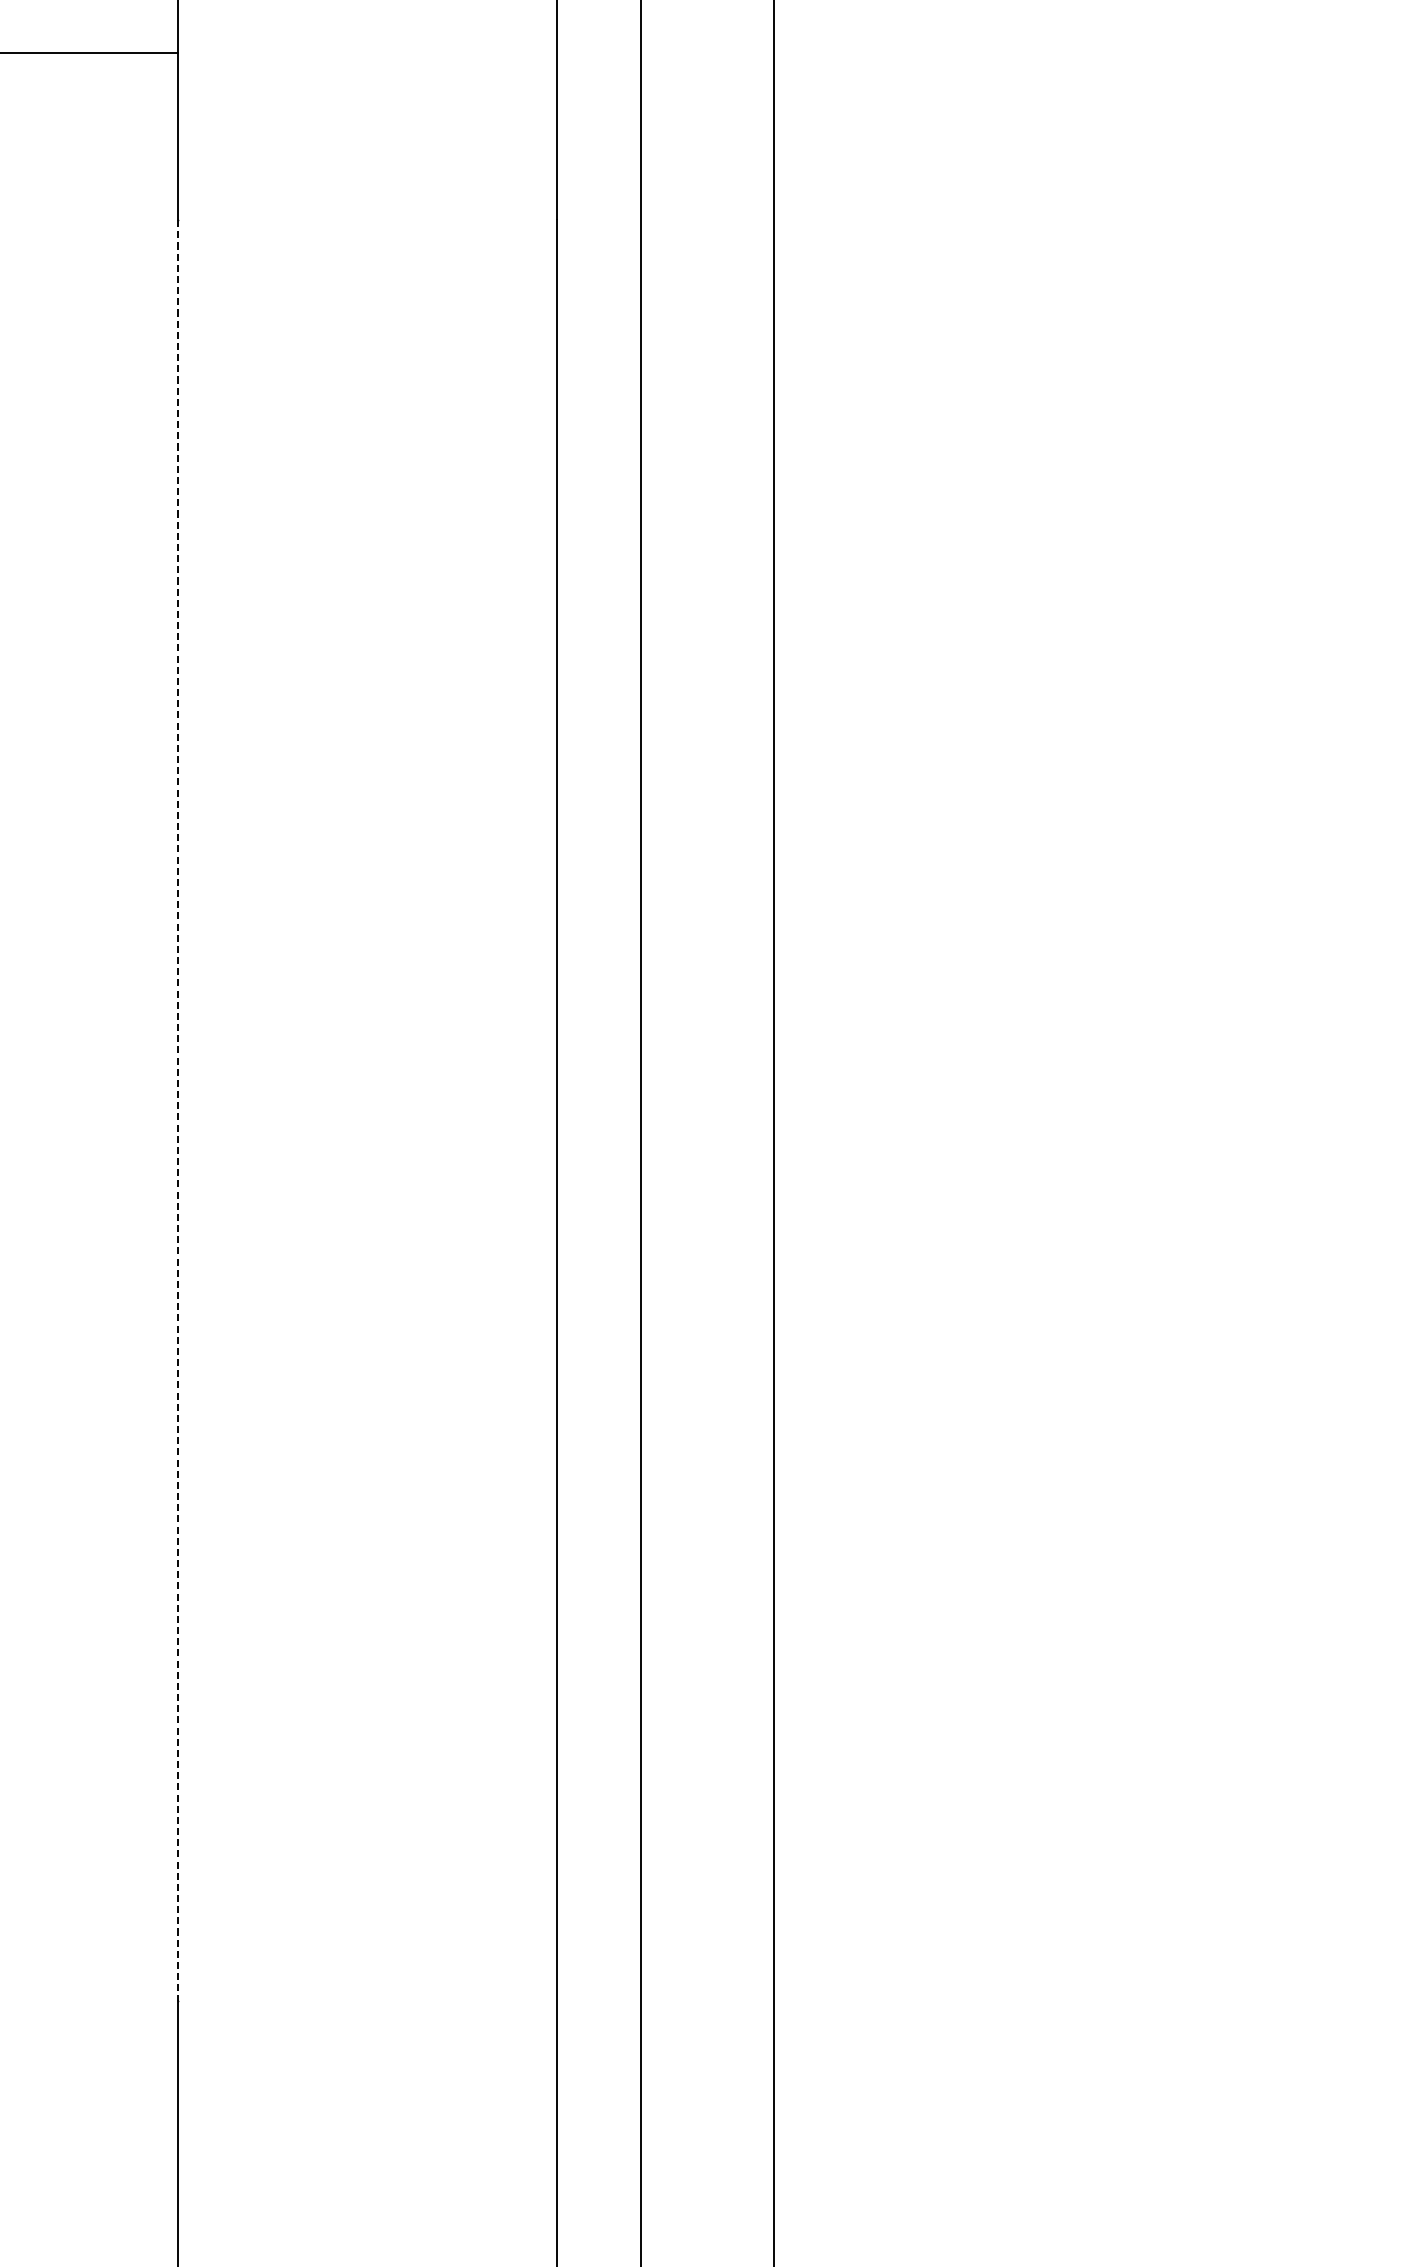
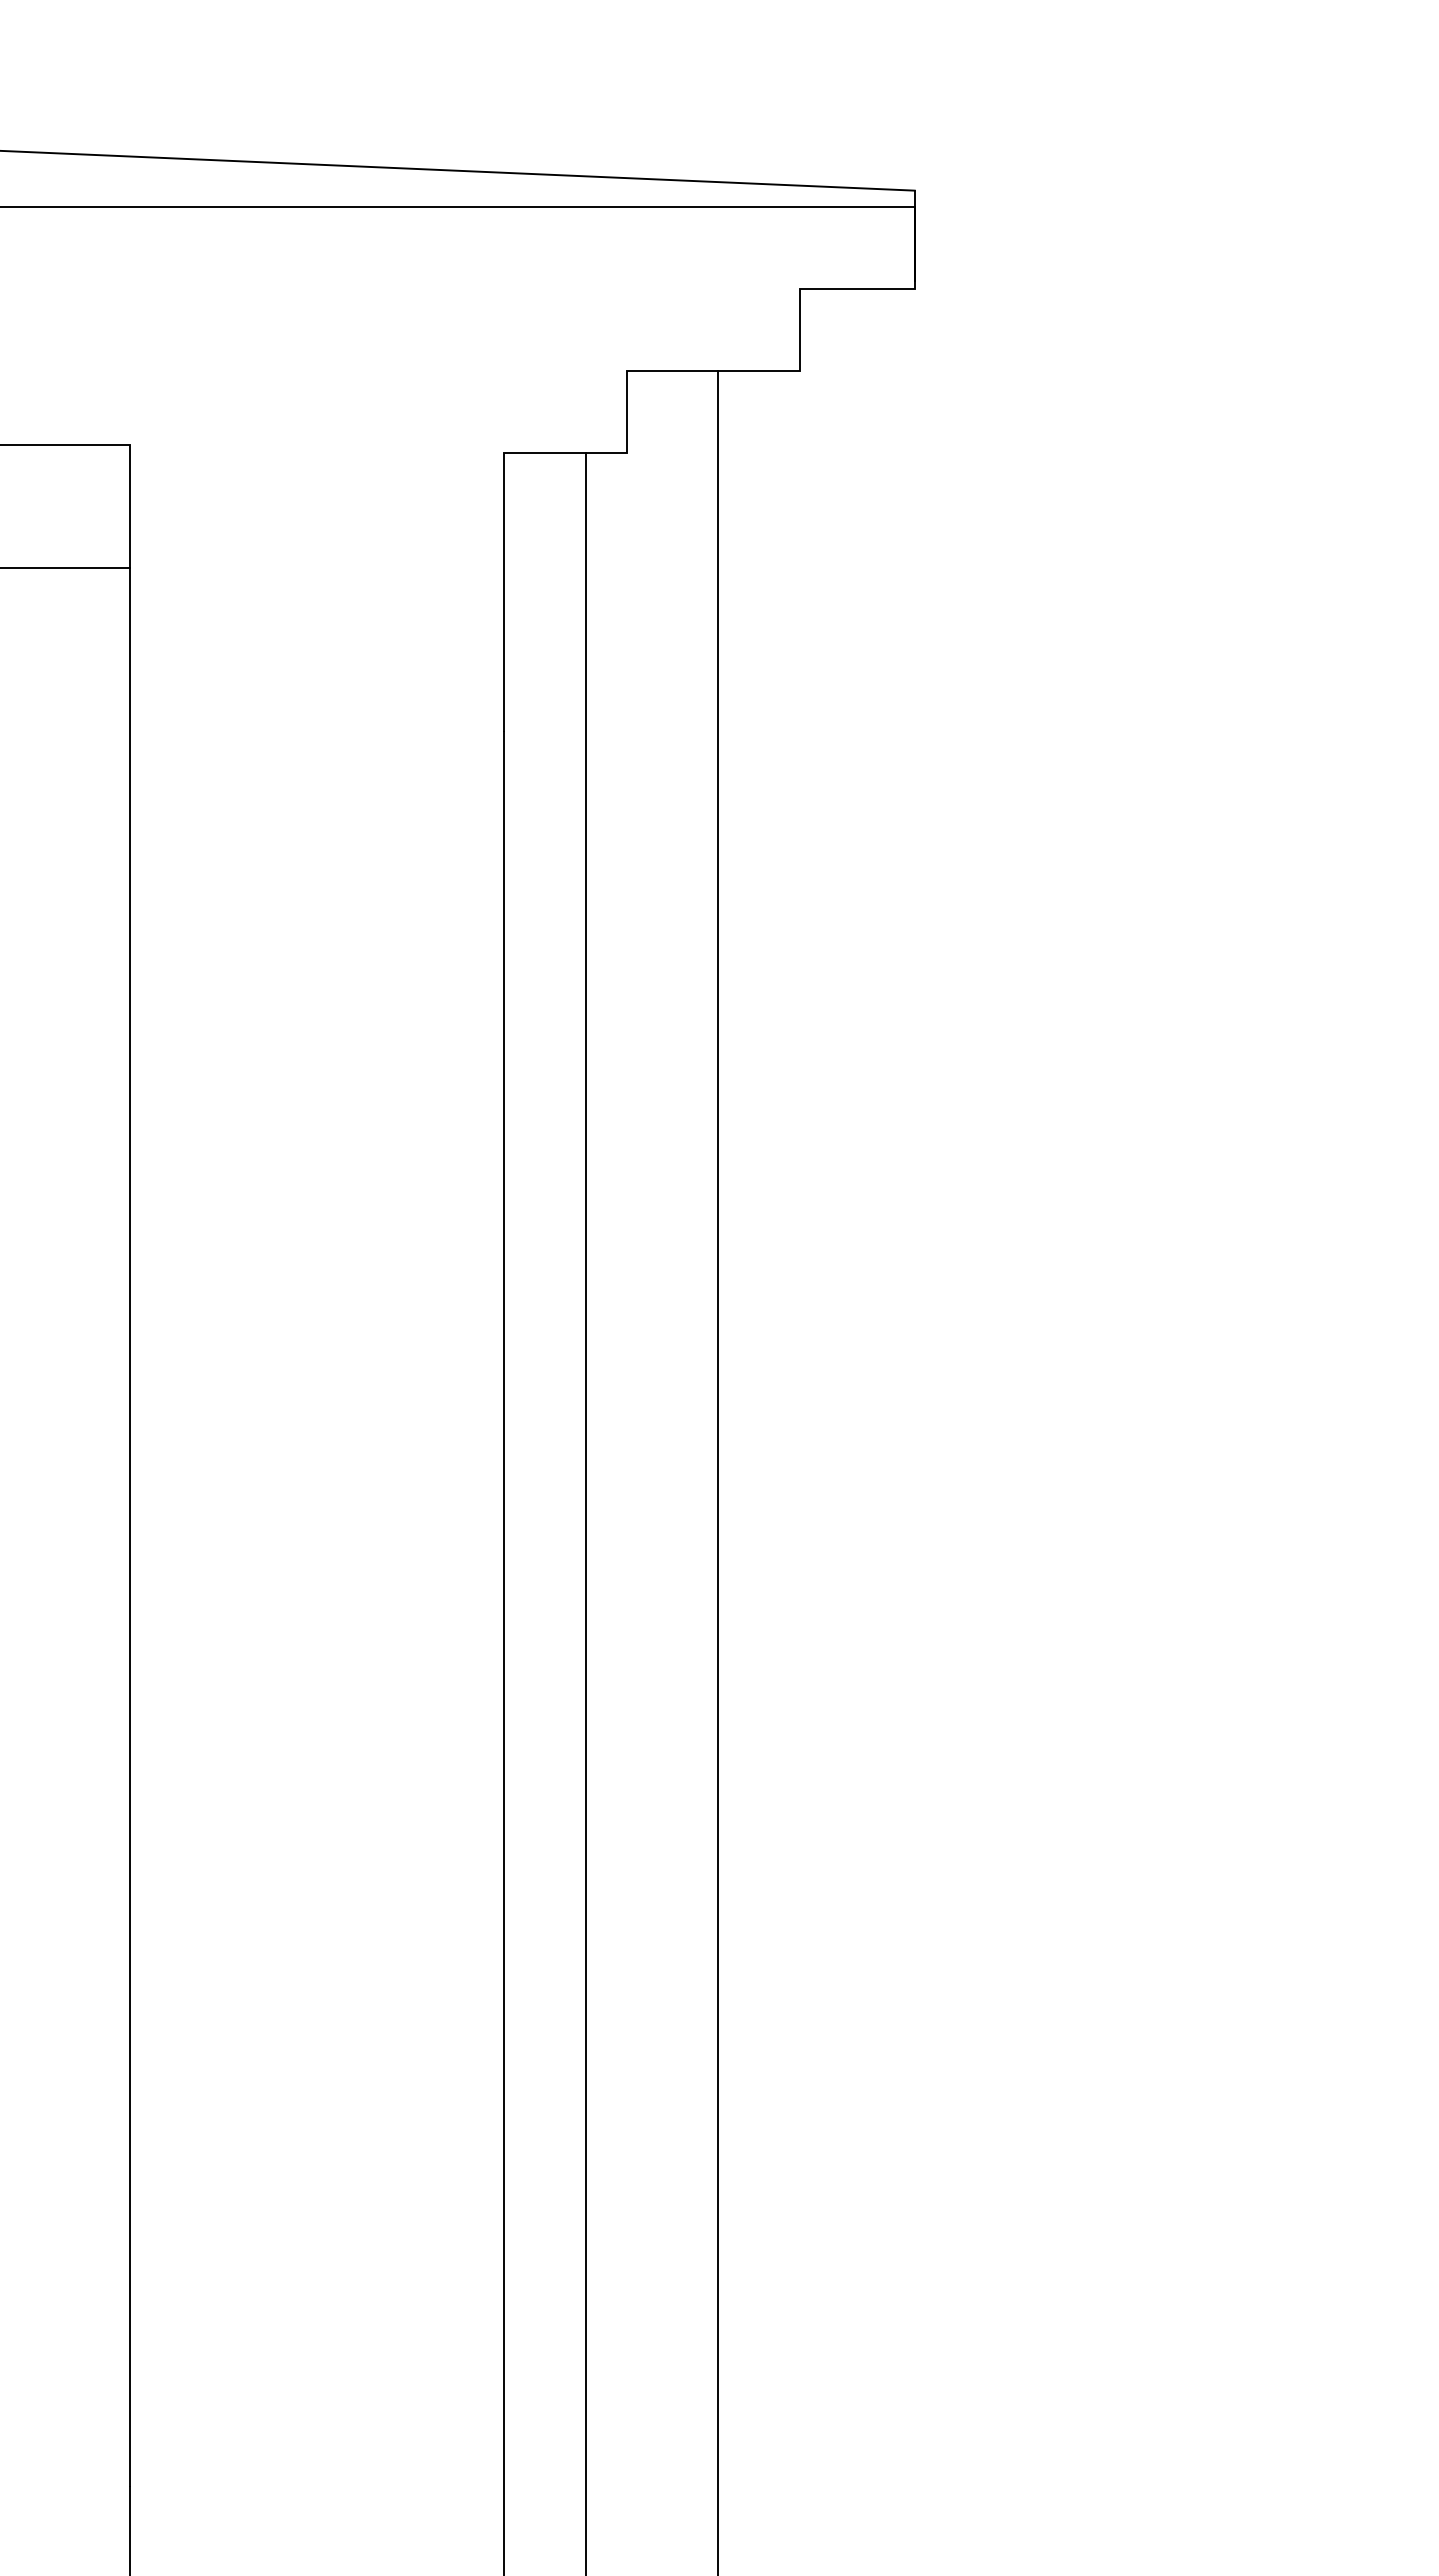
line: (178, 1111) -> (130, 1610), dashed -> solid

